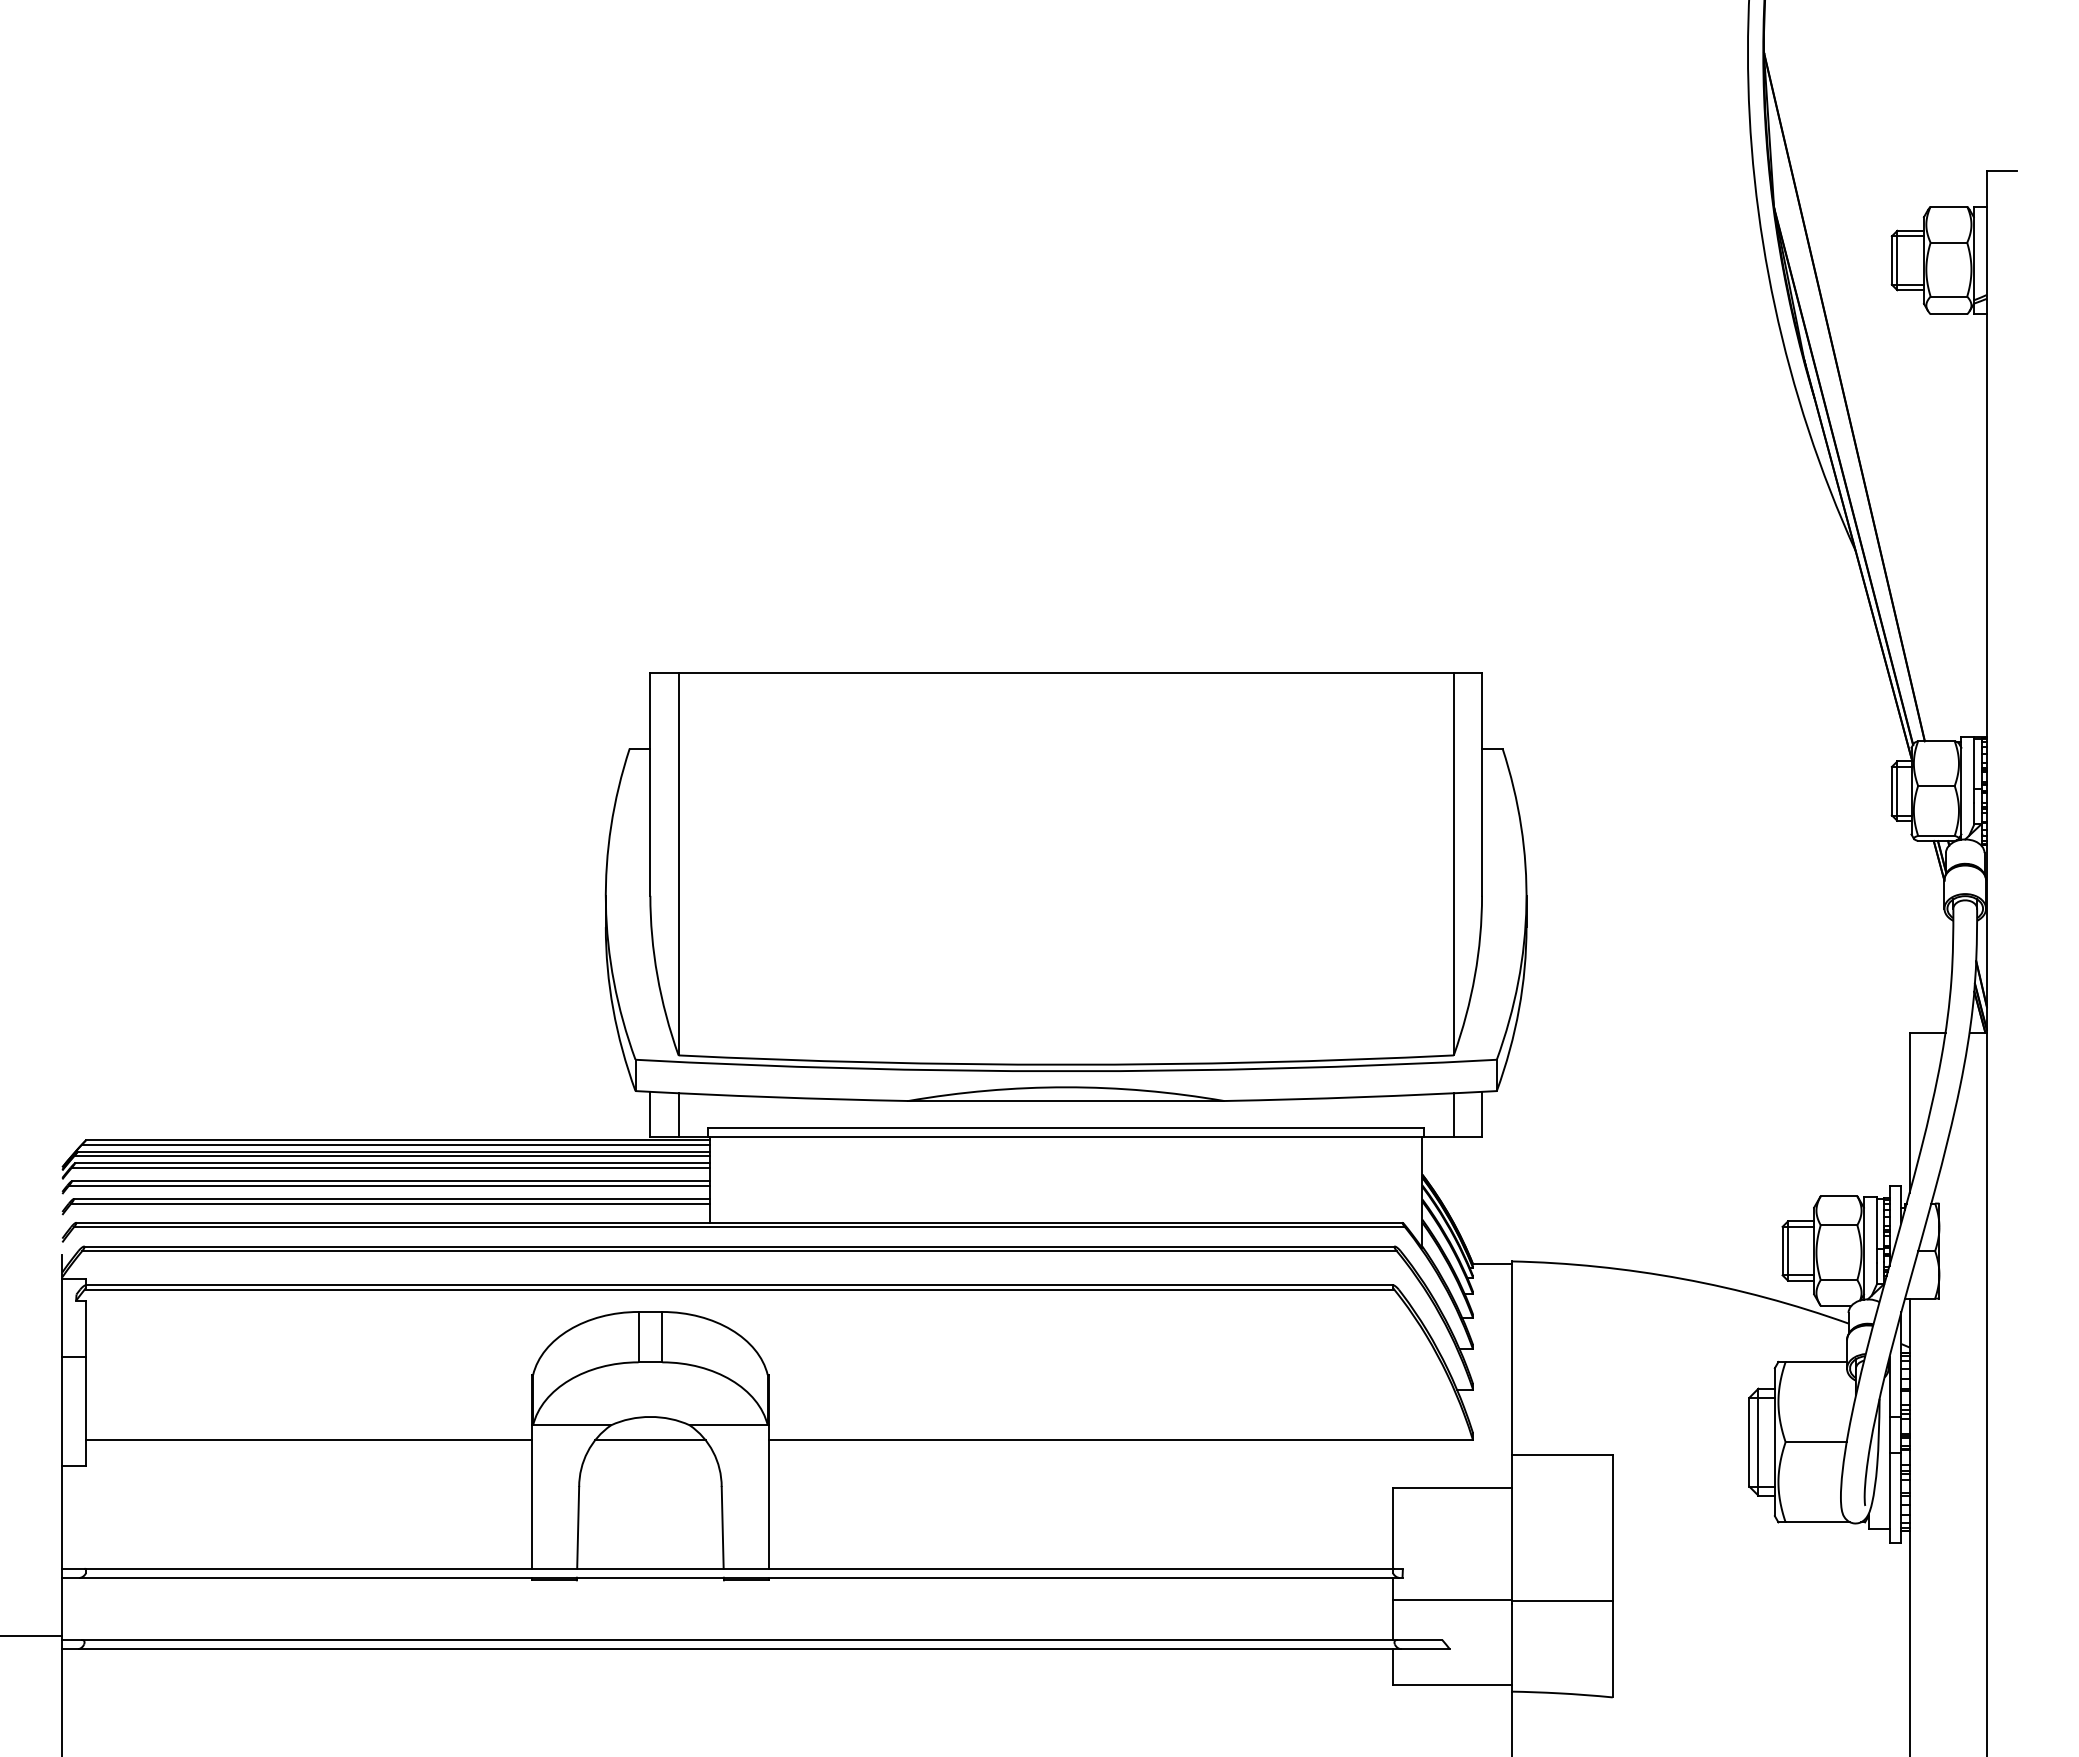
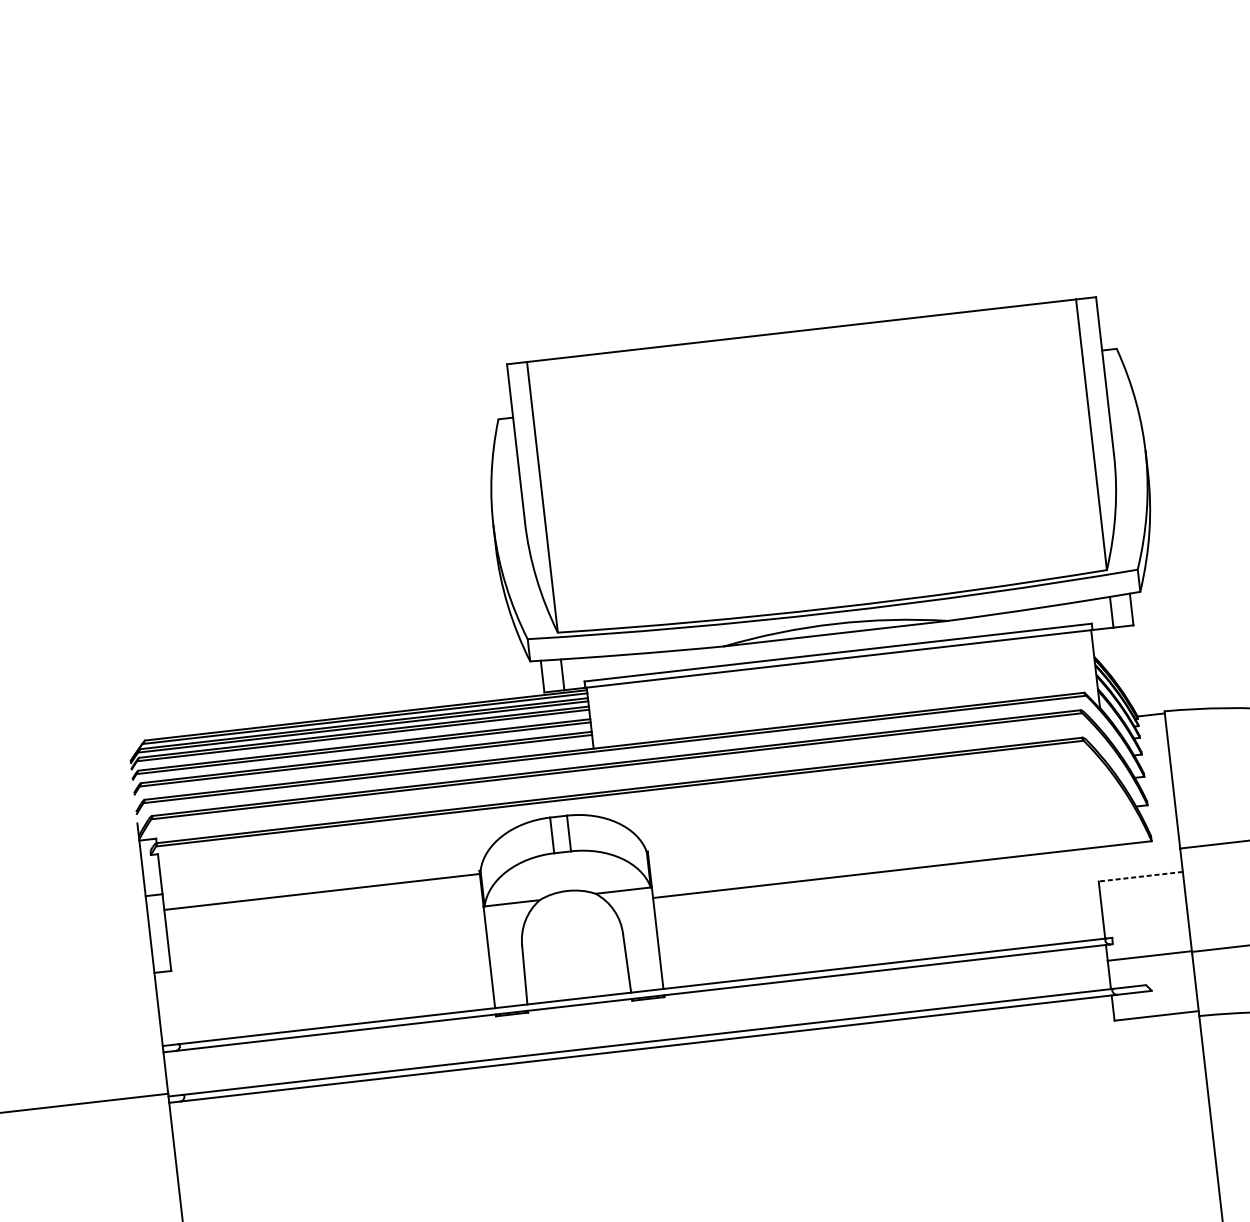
line: (308, 1440) -> (321, 892), moved
line: (650, 1440) -> (568, 907), removed
line: (1451, 1488) -> (1140, 877), solid -> dashed

